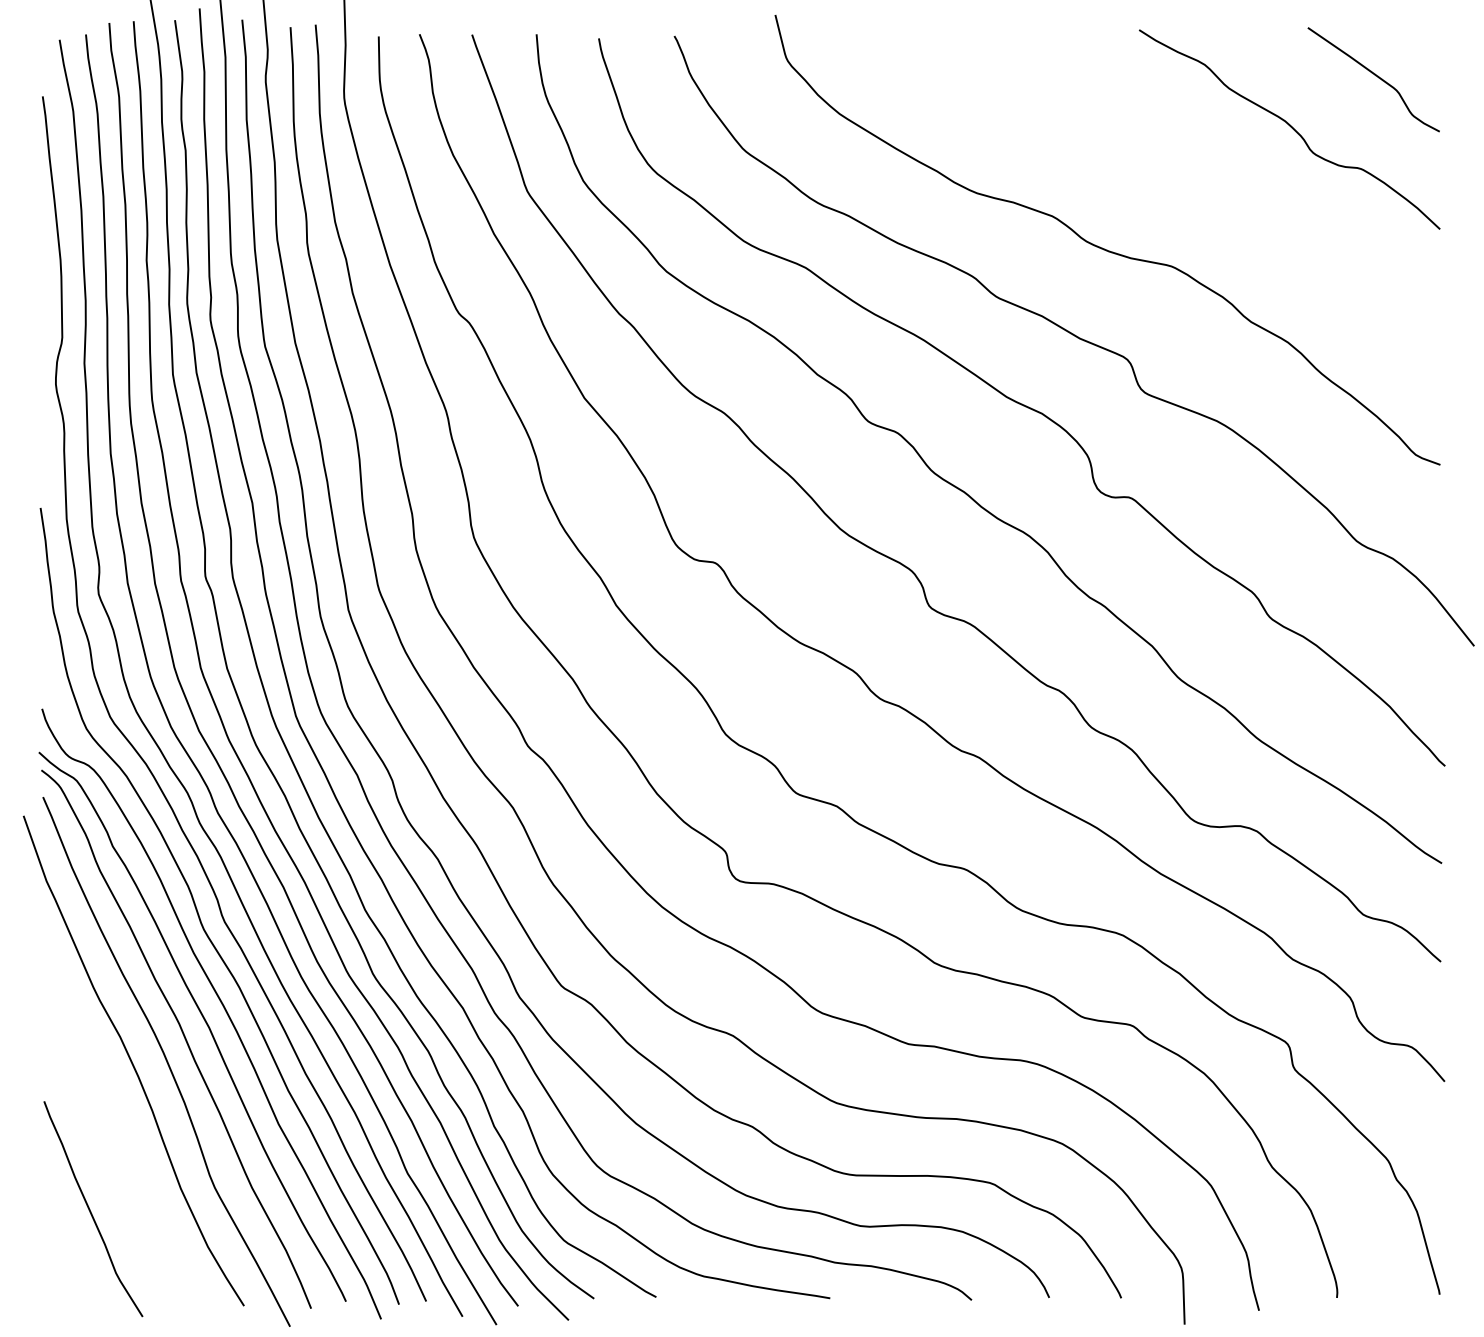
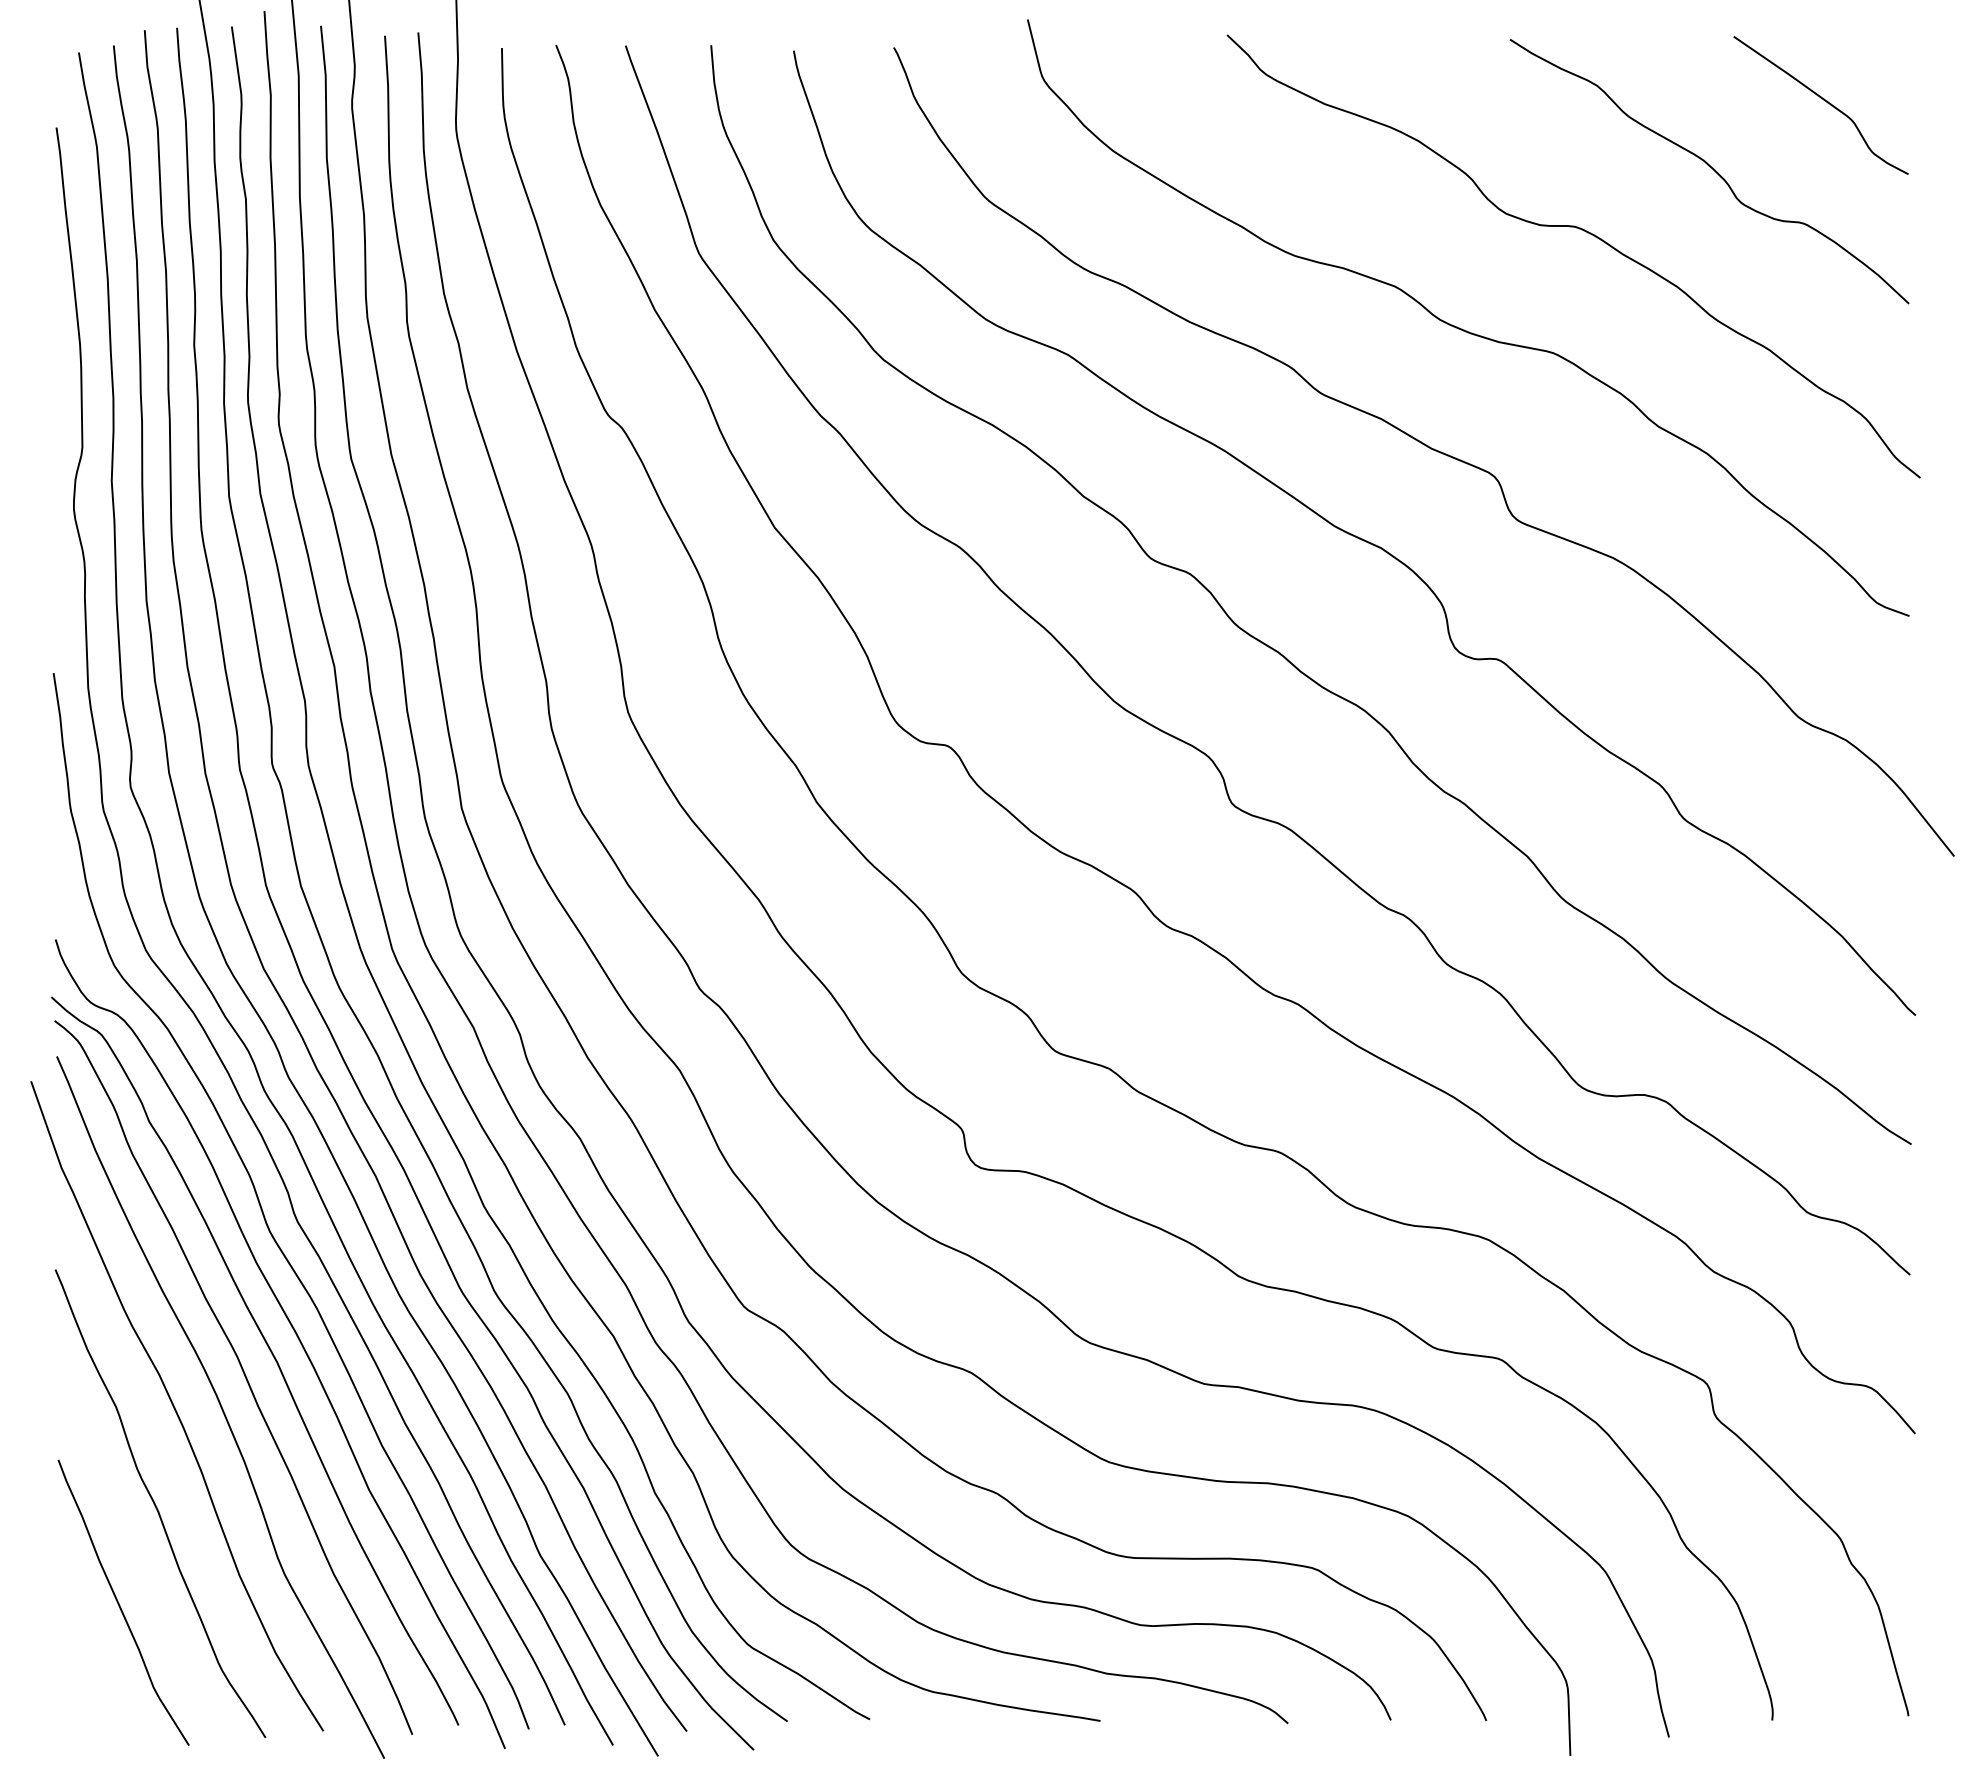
curve: (1196, 175) -> (1586, 232), added
curve: (118, 1135) -> (156, 1505), added

